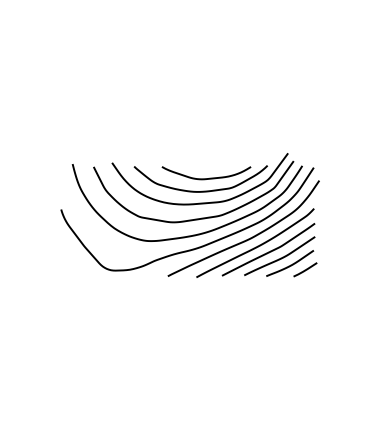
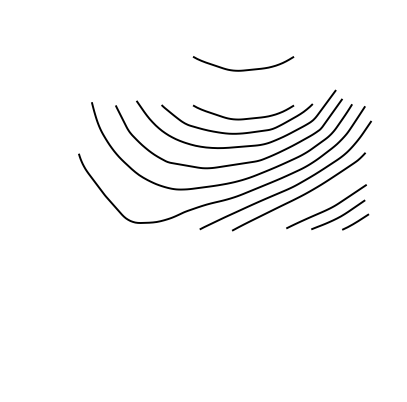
curve: (209, 134) -> (246, 68), added
curve: (268, 251) -> (313, 201), removed

